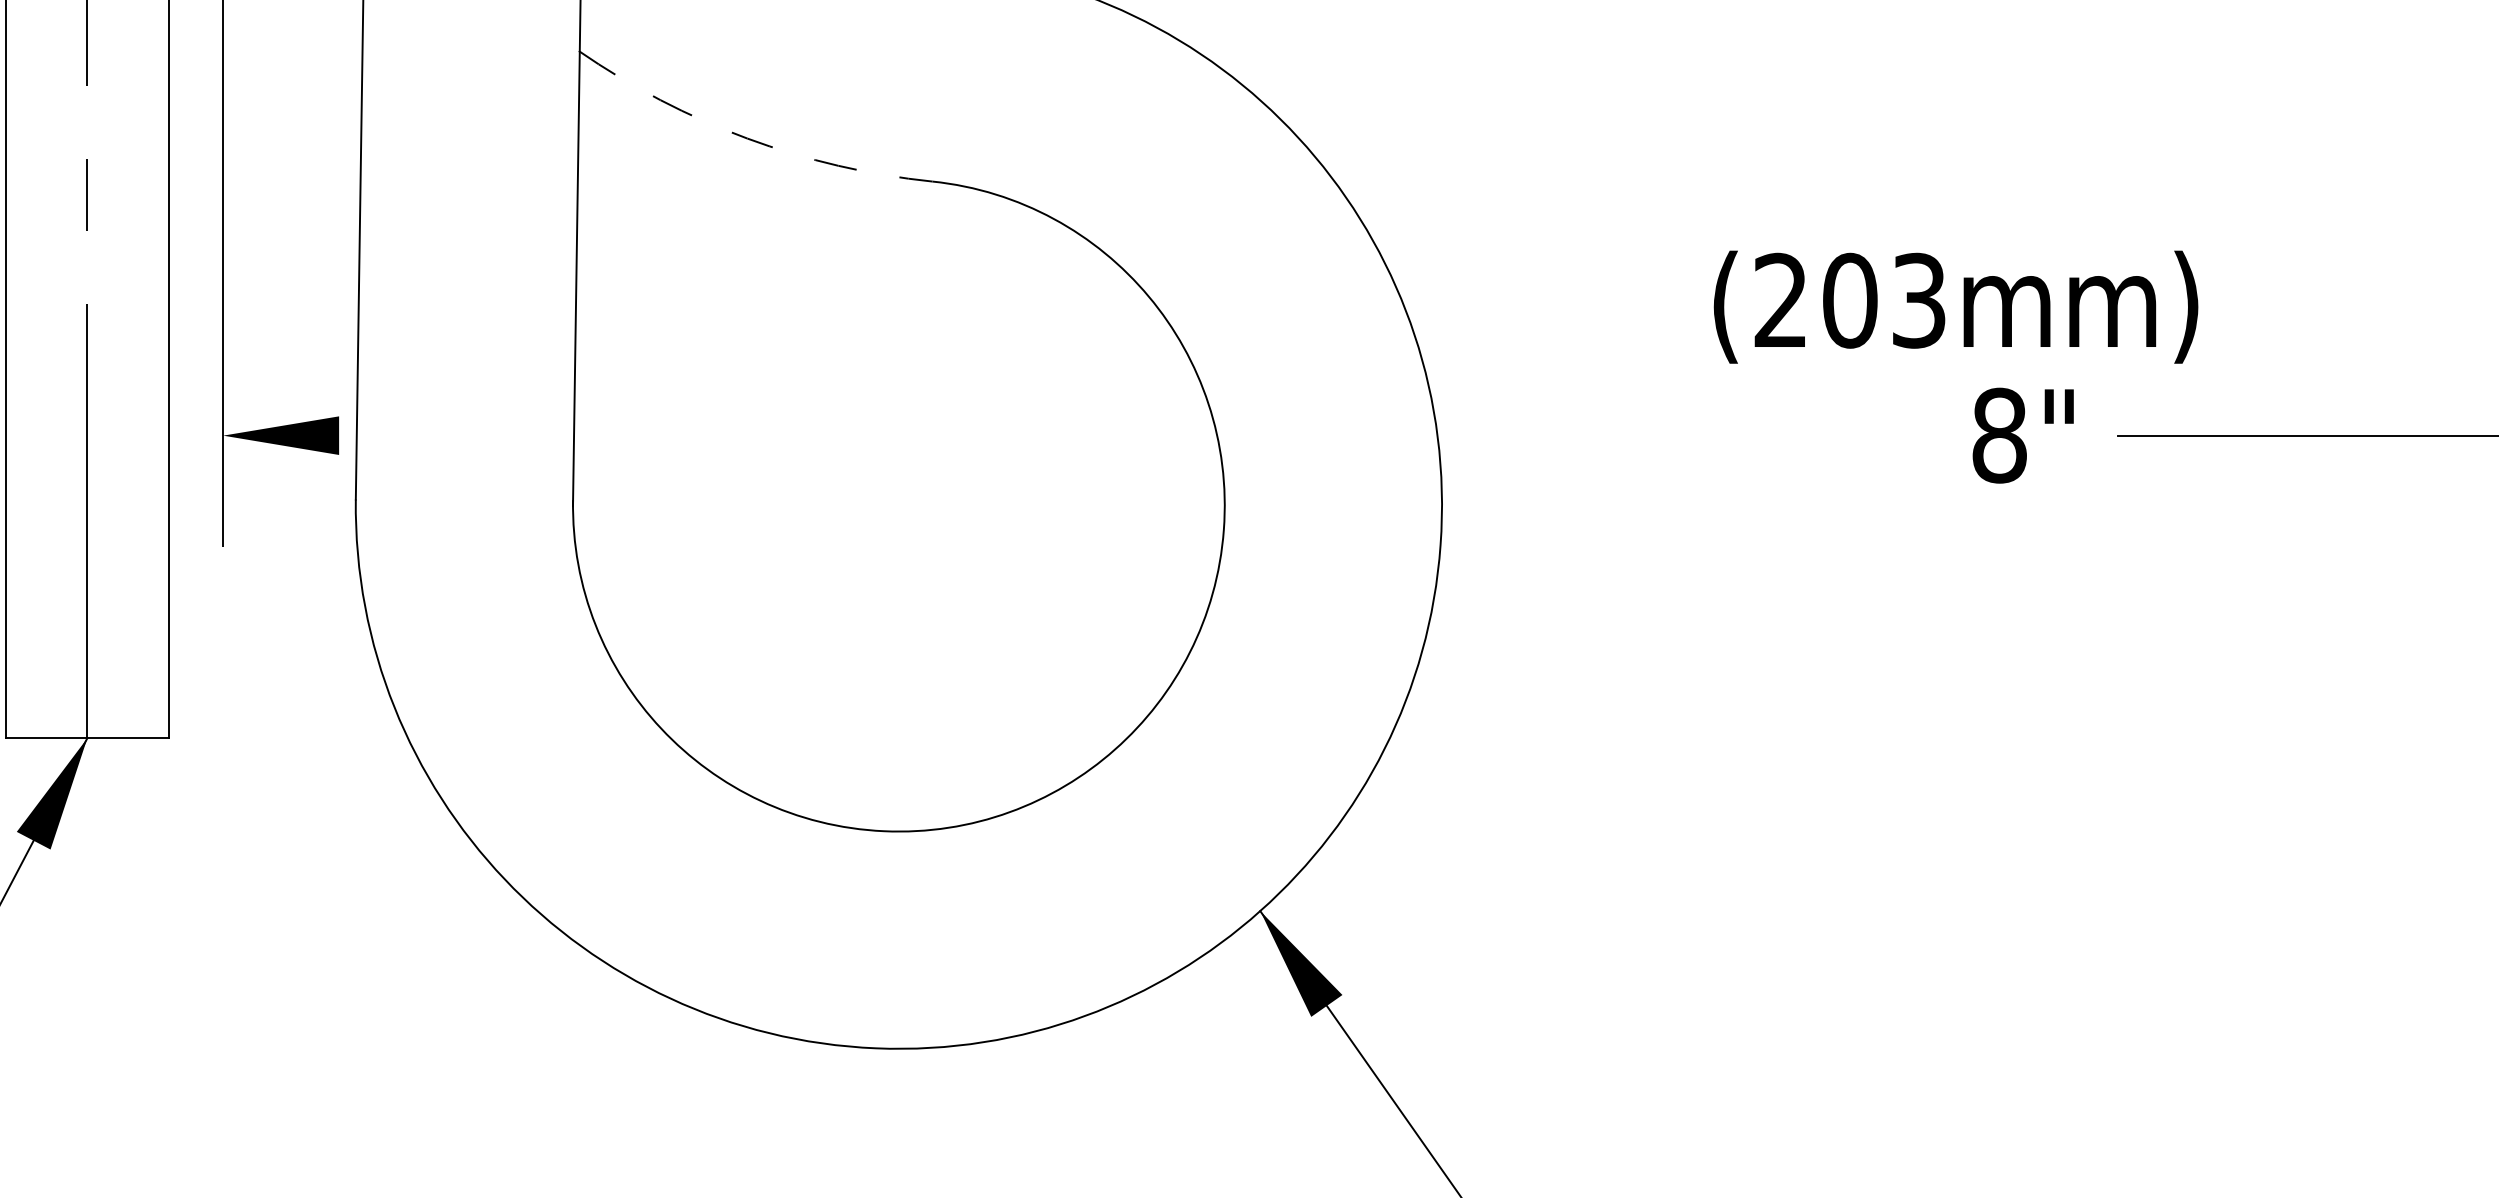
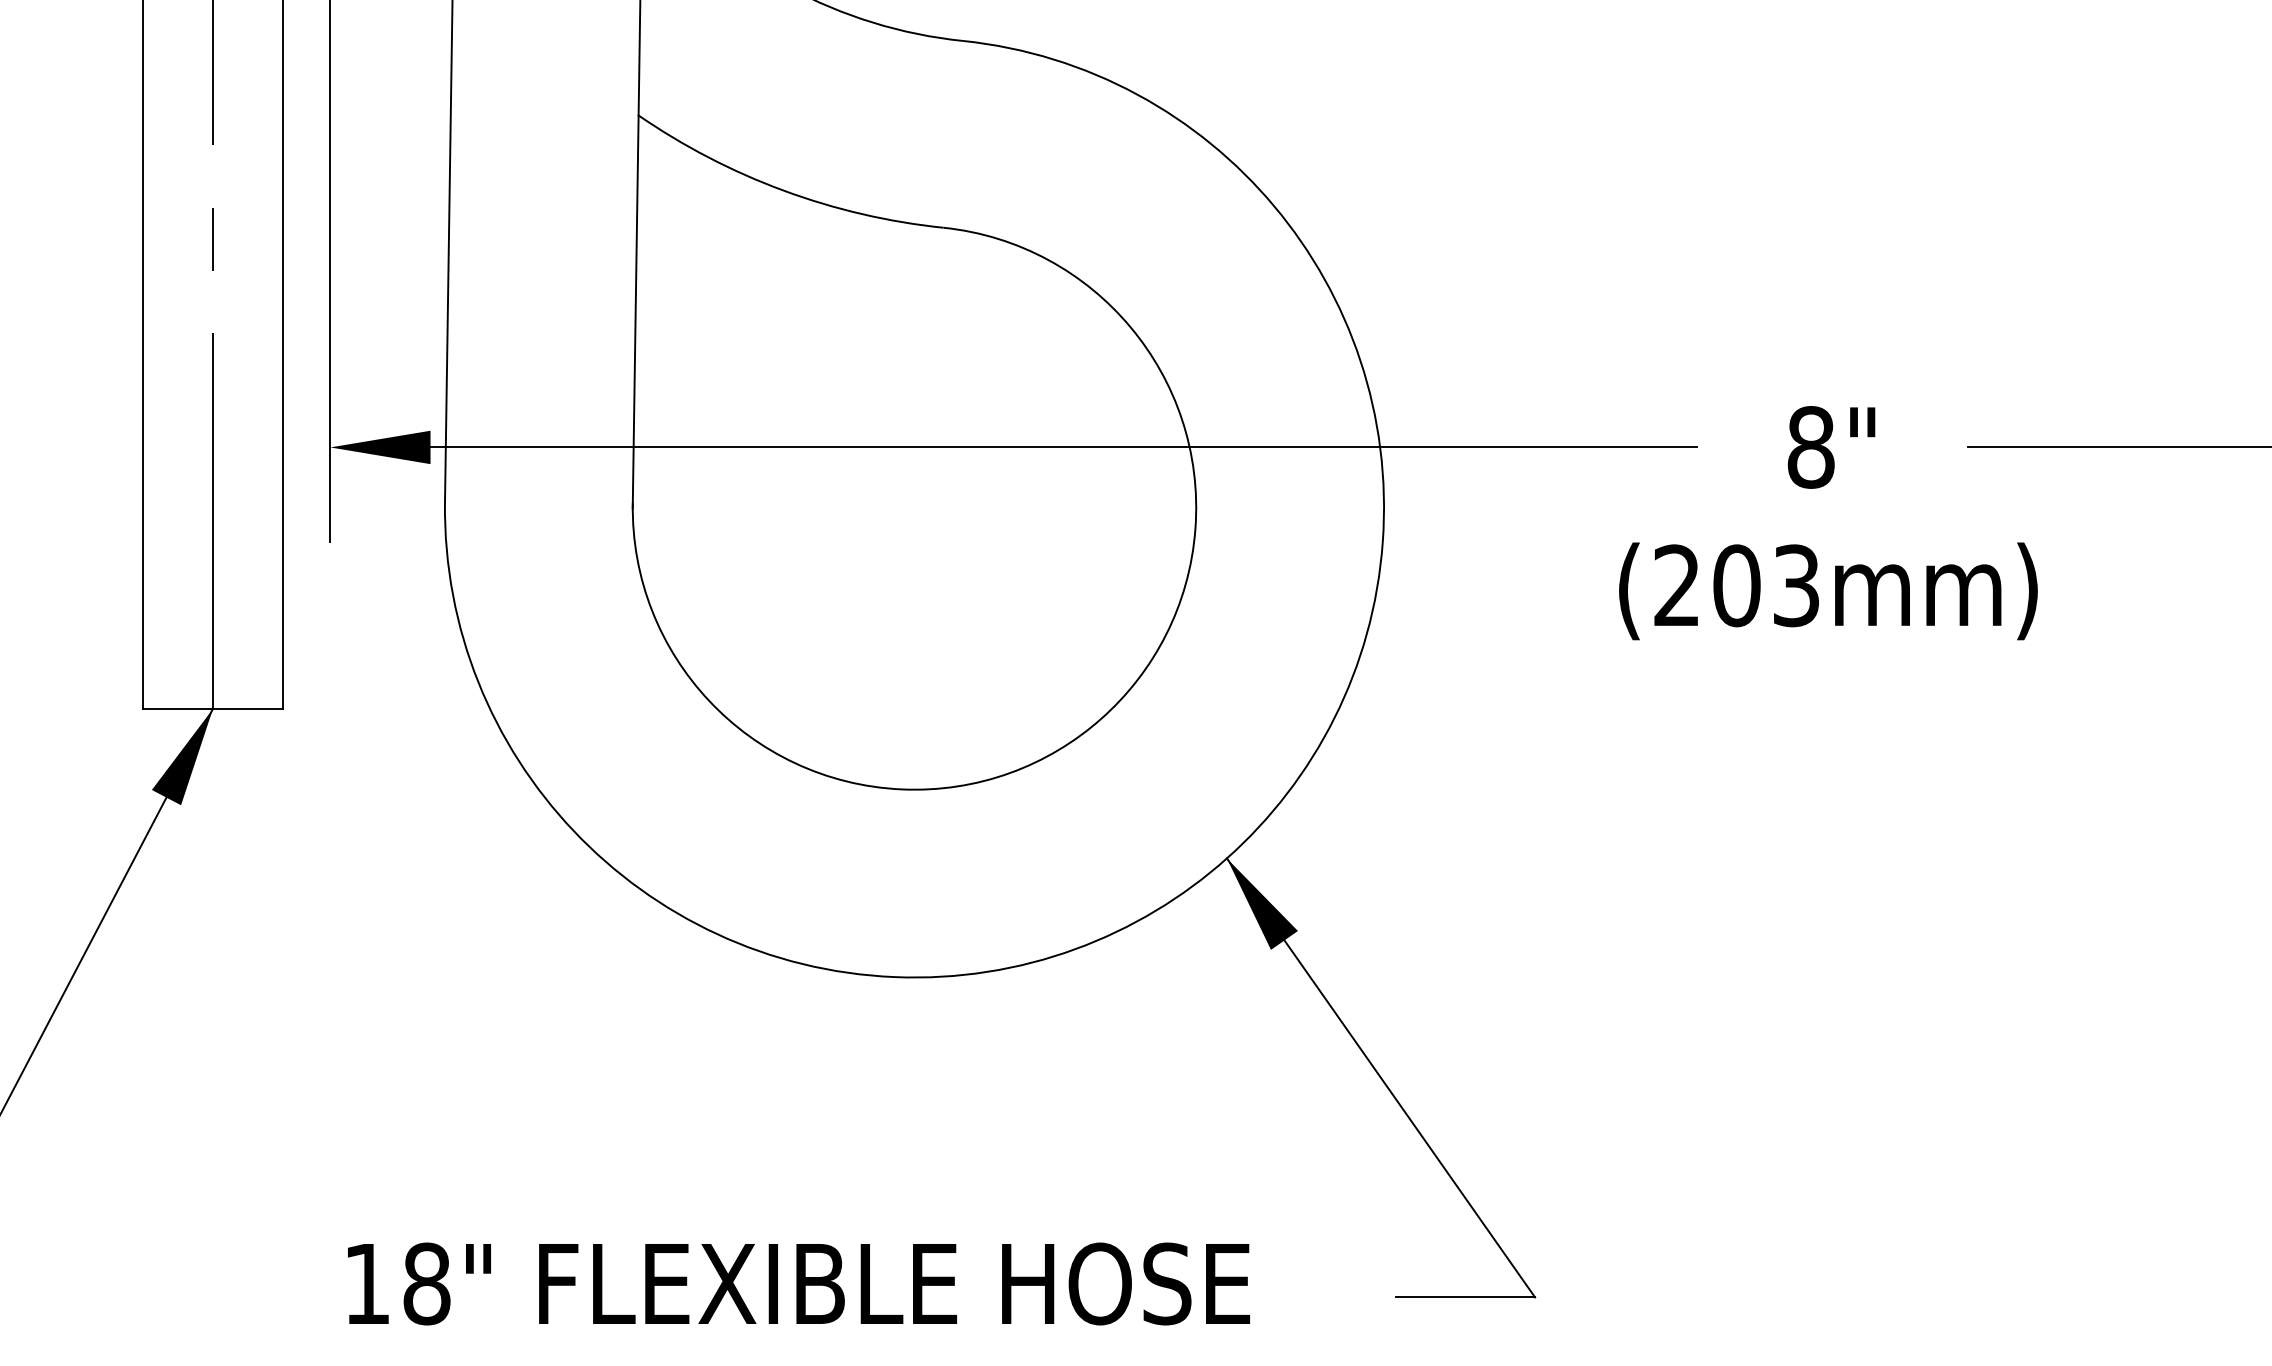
arc: (747, 138) -> (783, 190), dashed -> solid
text: (1956, 307) -> (1828, 591), moved
line: (1071, 435) -> (1063, 447), added
text: (2023, 435) -> (1831, 447), moved

